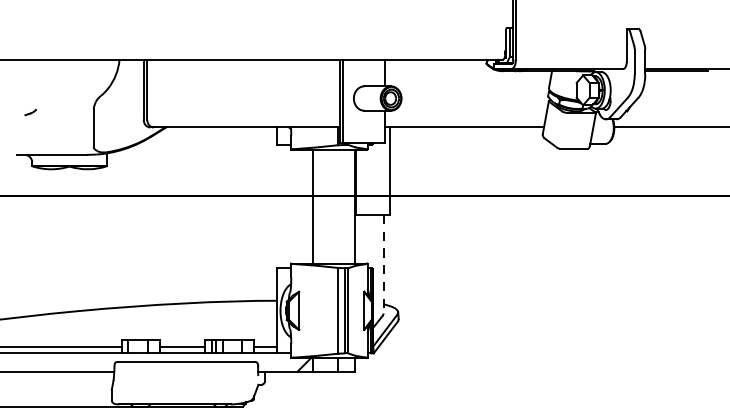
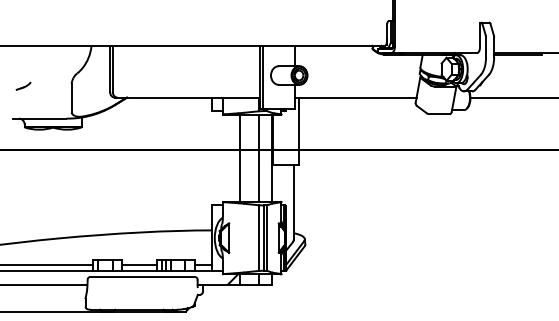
part: (30, 111) -> (23, 85), size x1.67
line: (337, 205) -> (258, 157), added
line: (383, 264) -> (293, 202), dashed -> solid

